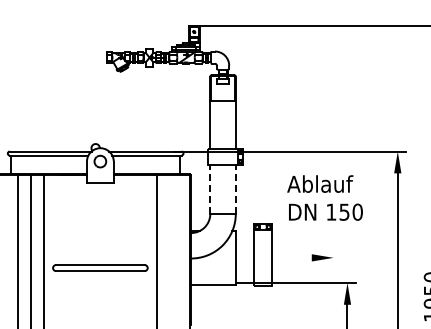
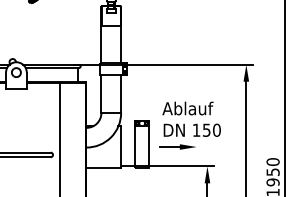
line: (210, 188) -> (101, 93), dashed -> solid
line: (235, 188) -> (120, 93), dashed -> solid
text: (324, 197) -> (191, 118), moved
line: (298, 257) -> (169, 146), added

